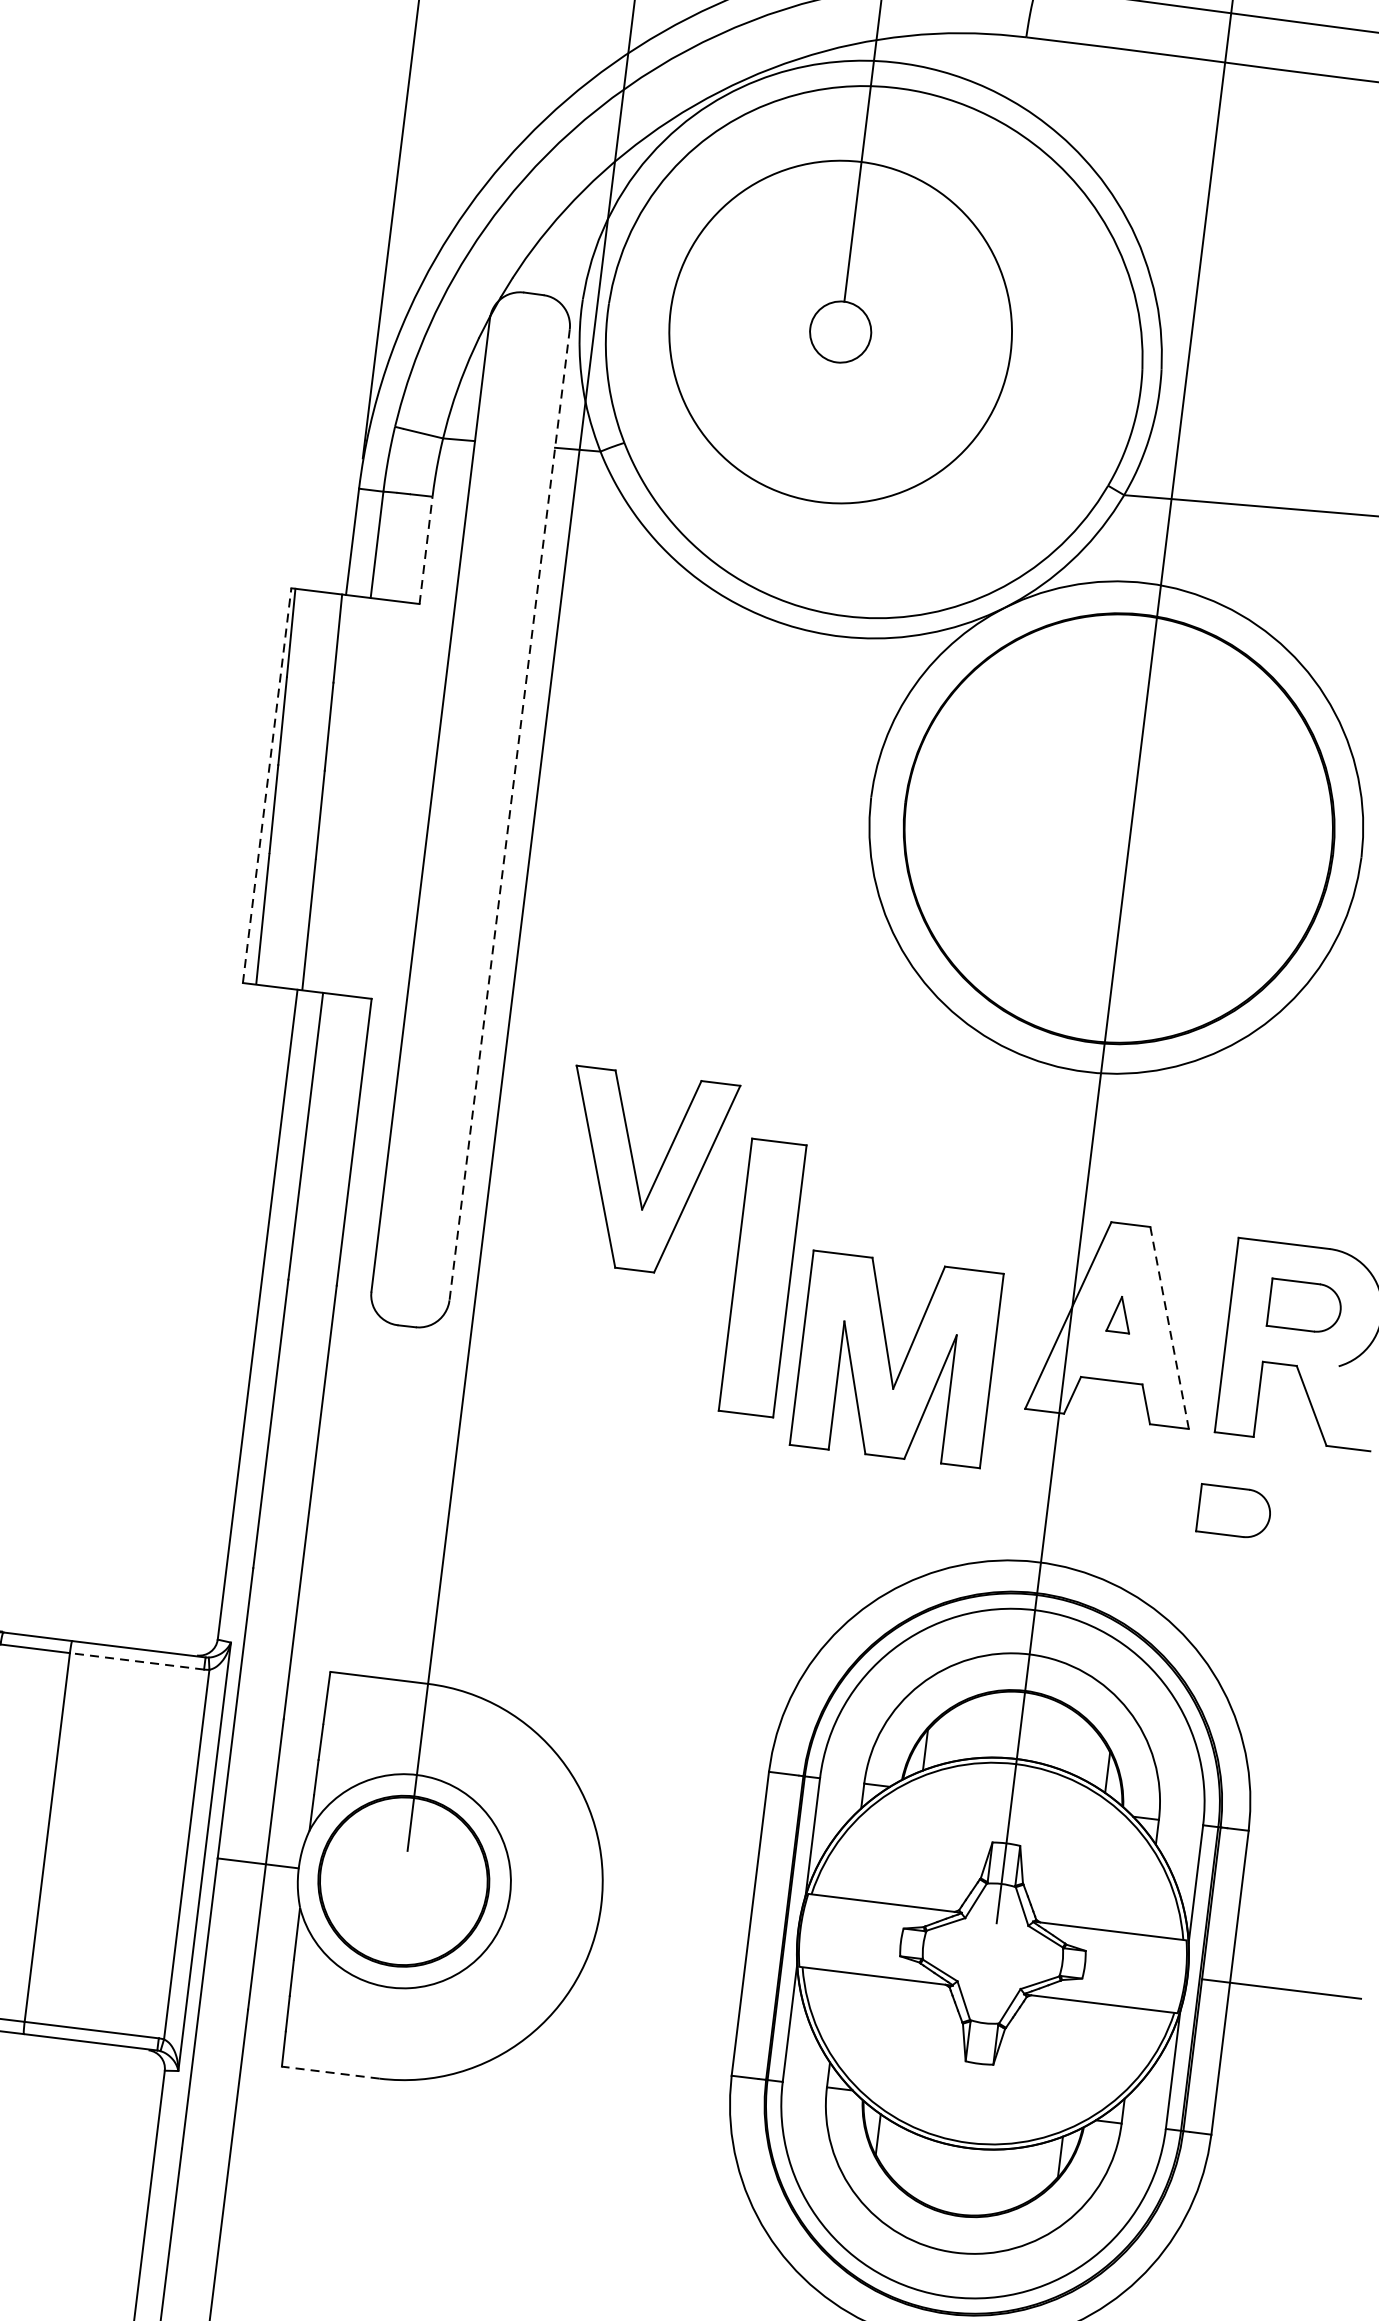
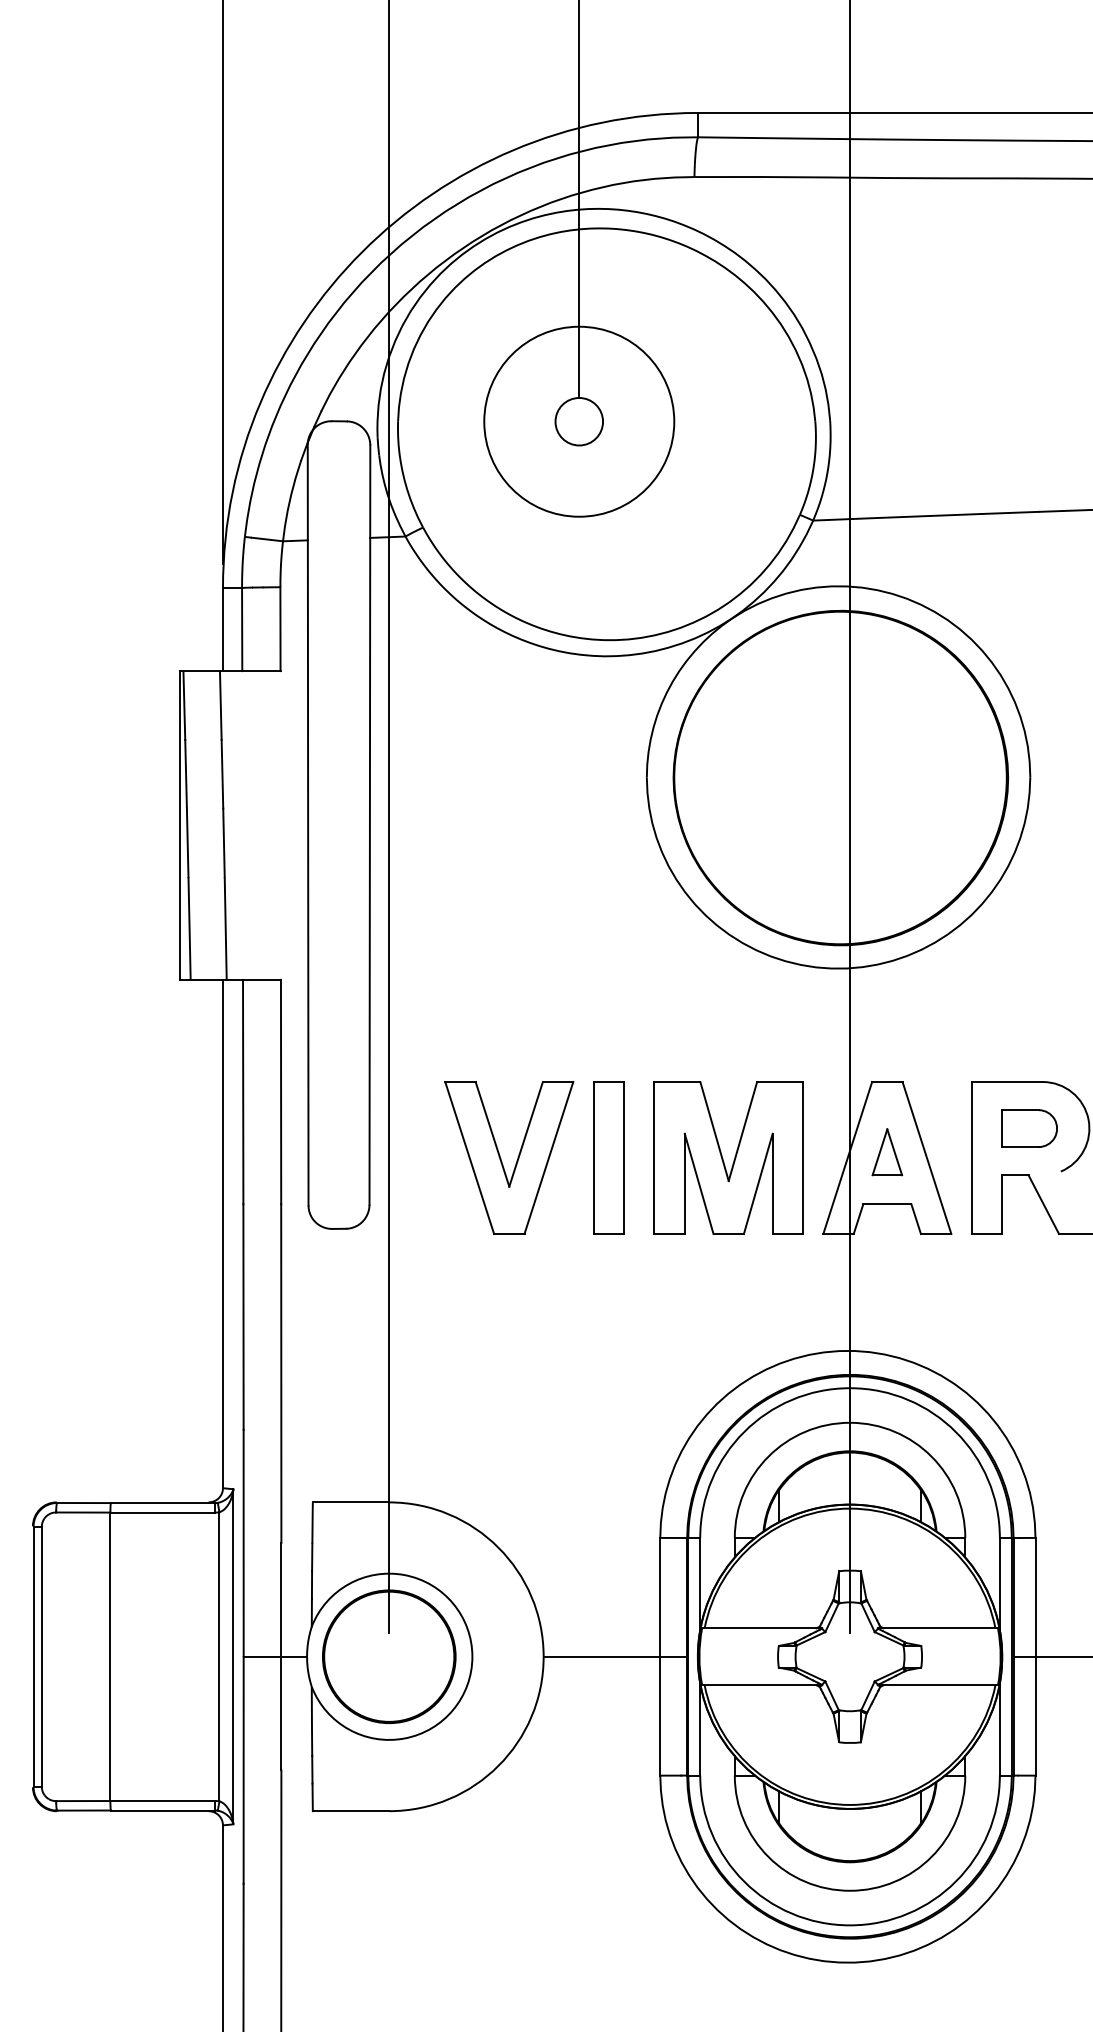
circle: (840, 331) -> (579, 421), size x0.71
line: (426, 550) -> (280, 629), dashed -> solid
line: (267, 785) -> (180, 825), dashed -> solid
line: (509, 815) -> (369, 825), dashed -> solid
part: (655, 1177) -> (516, 1160), moved
part: (762, 1277) -> (608, 1157), size x0.71
part: (1120, 1314) -> (887, 1152), size x1.67
line: (1168, 1328) -> (926, 1158), dashed -> solid
part: (896, 1358) -> (728, 1157), moved
part: (1234, 1511) -> (994, 1293), removed
line: (136, 1661) -> (162, 1512), dashed -> solid
line: (693, 1916) -> (615, 1656), added
line: (330, 2072) -> (350, 1811), dashed -> solid

